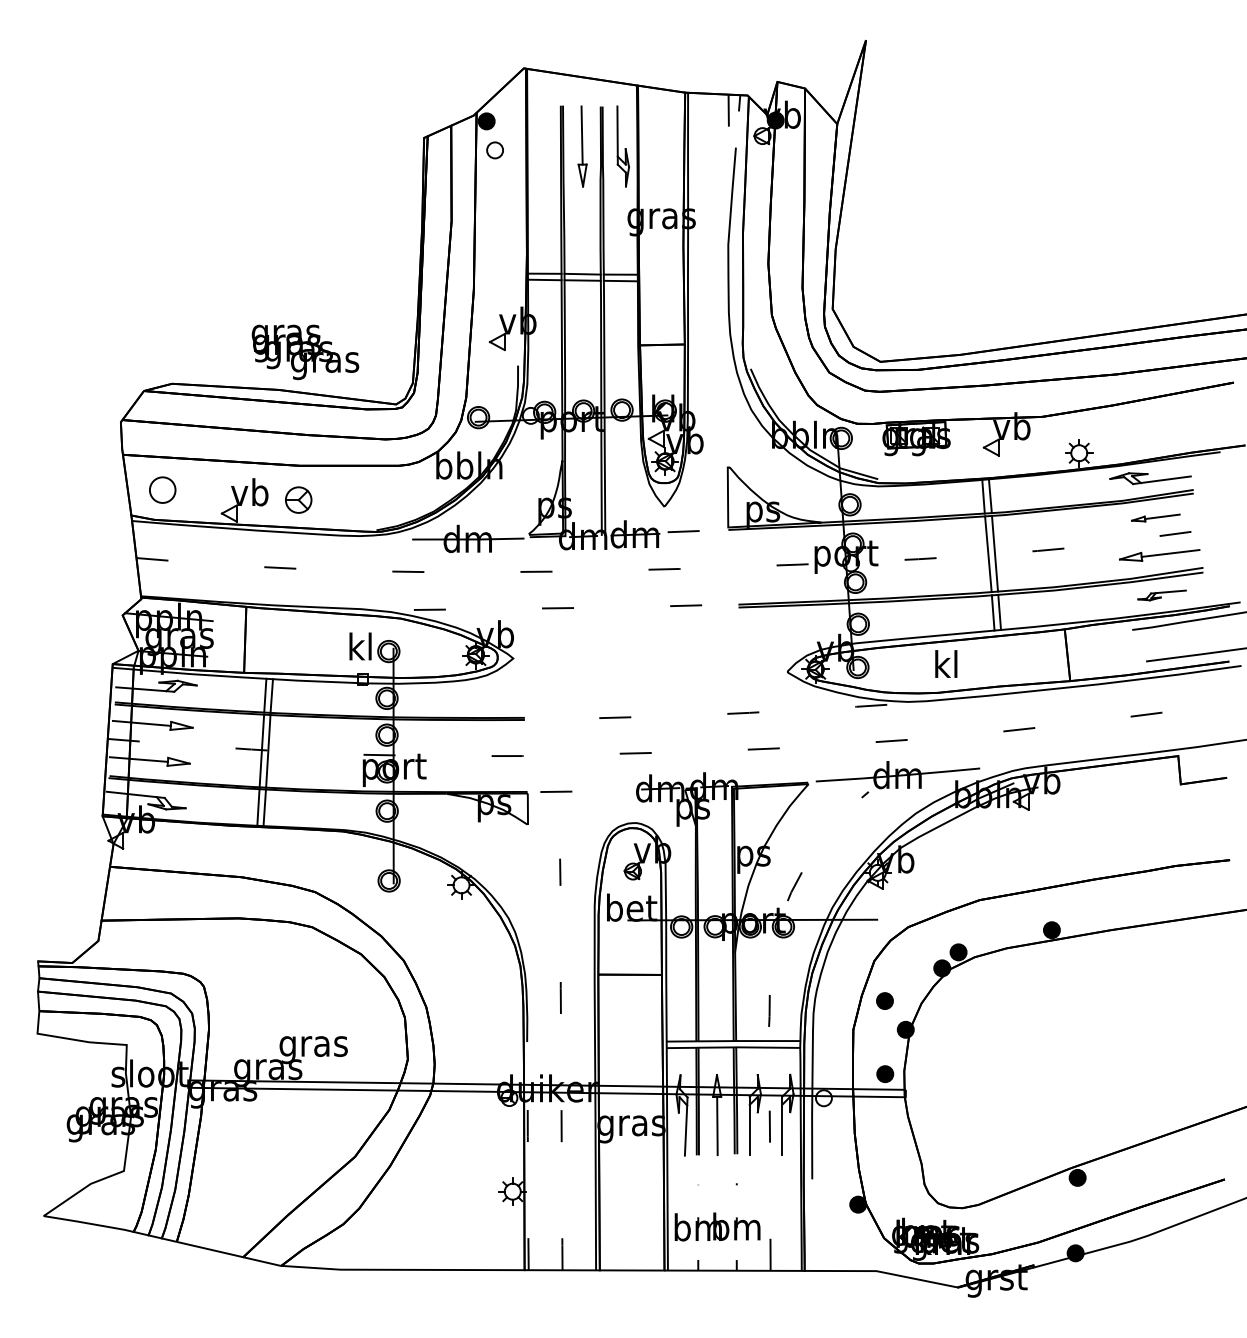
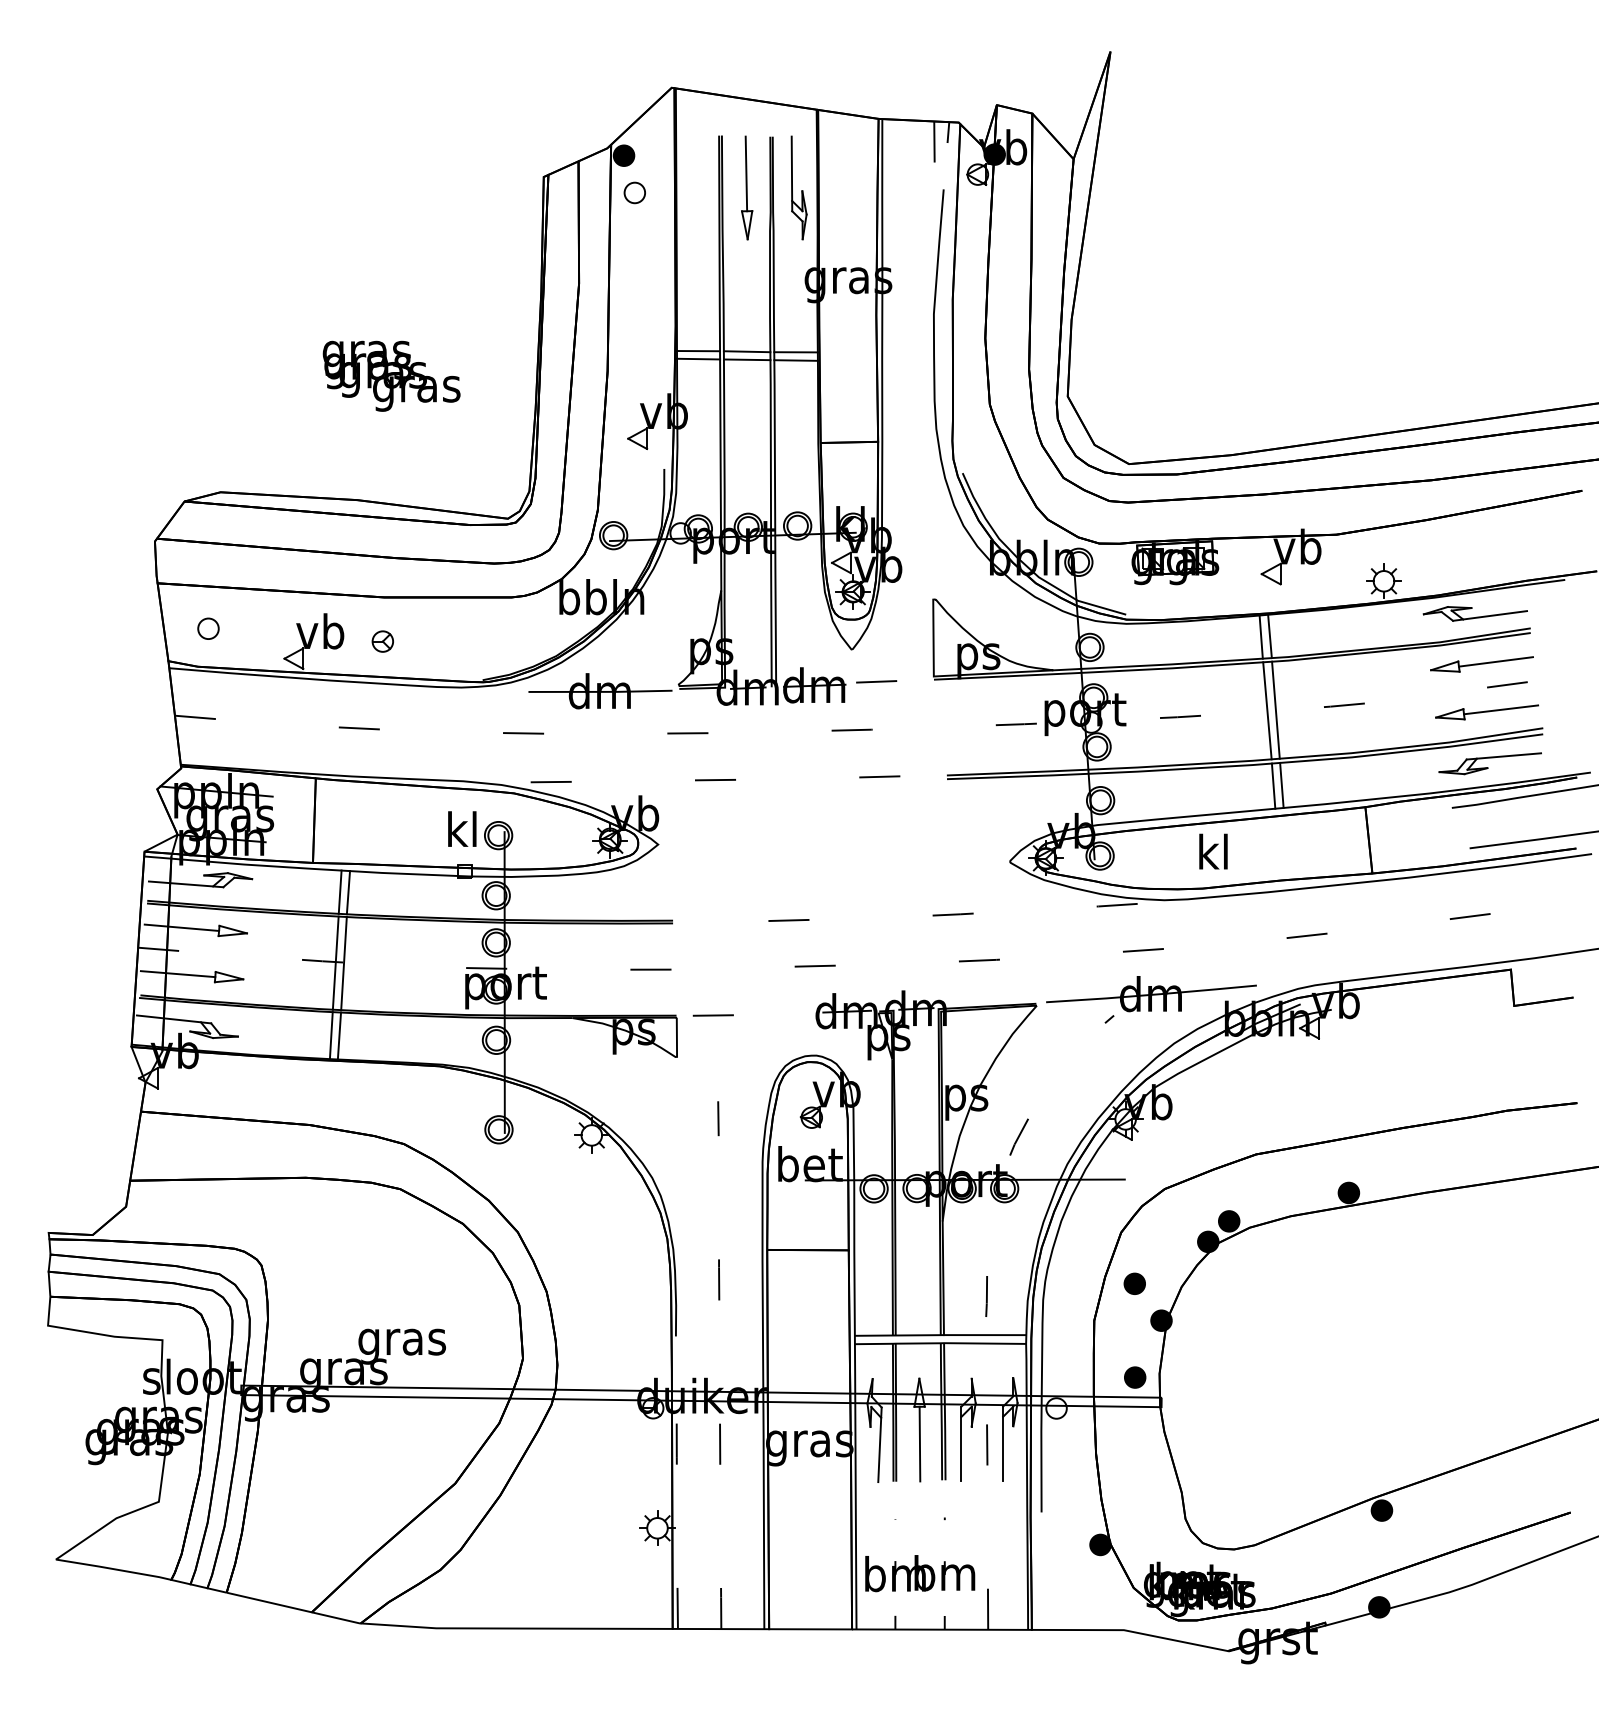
text: (305, 352) -> (391, 376), moved
part: (162, 490) -> (208, 629), size x0.62
part: (298, 500) -> (382, 641), size x0.62
part: (1155, 517) -> (1481, 663), size x1.67
part: (1161, 595) -> (1489, 763), size x1.67

